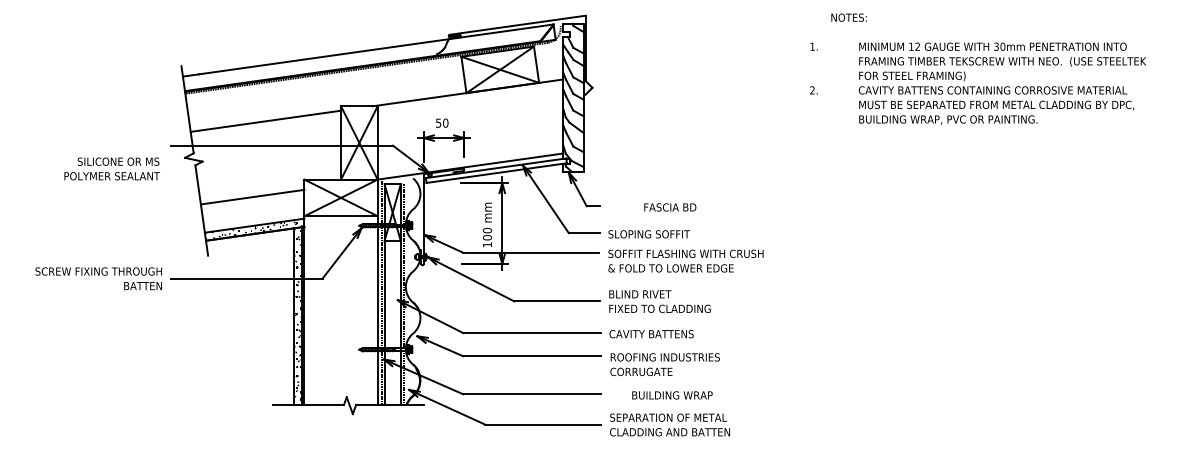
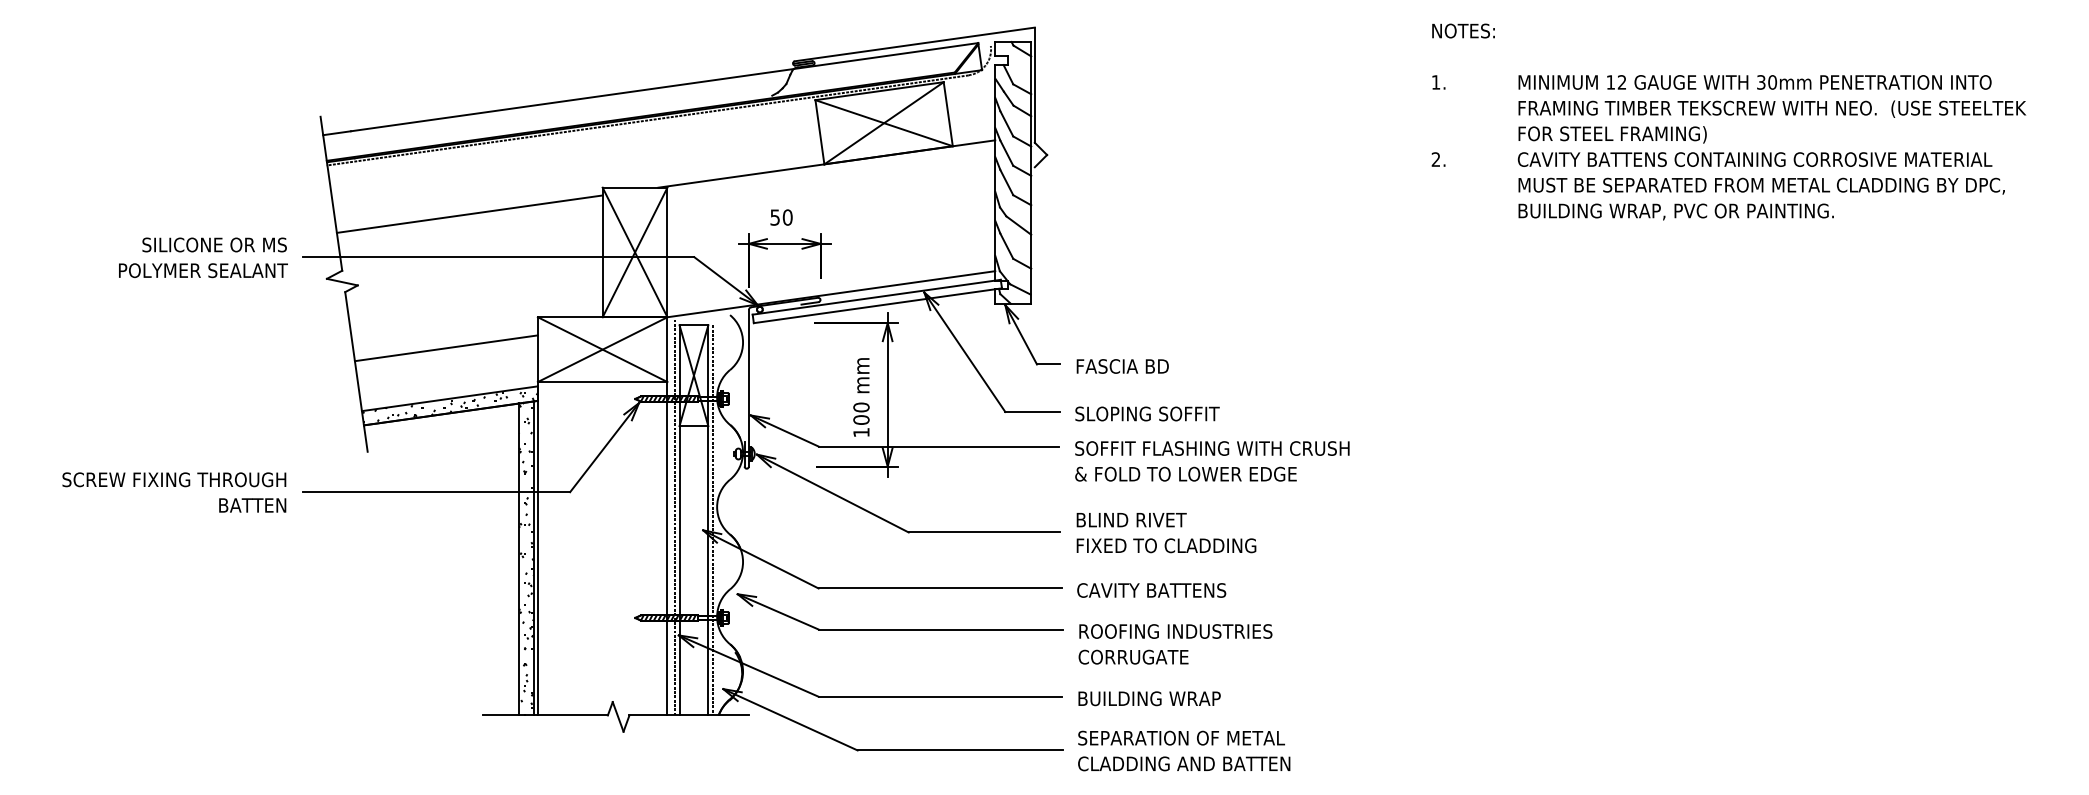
text: (848, 17) -> (1462, 30), moved
text: (111, 168) -> (202, 256), moved
text: (670, 207) -> (1123, 366), moved
text: (672, 395) -> (1149, 698), moved

